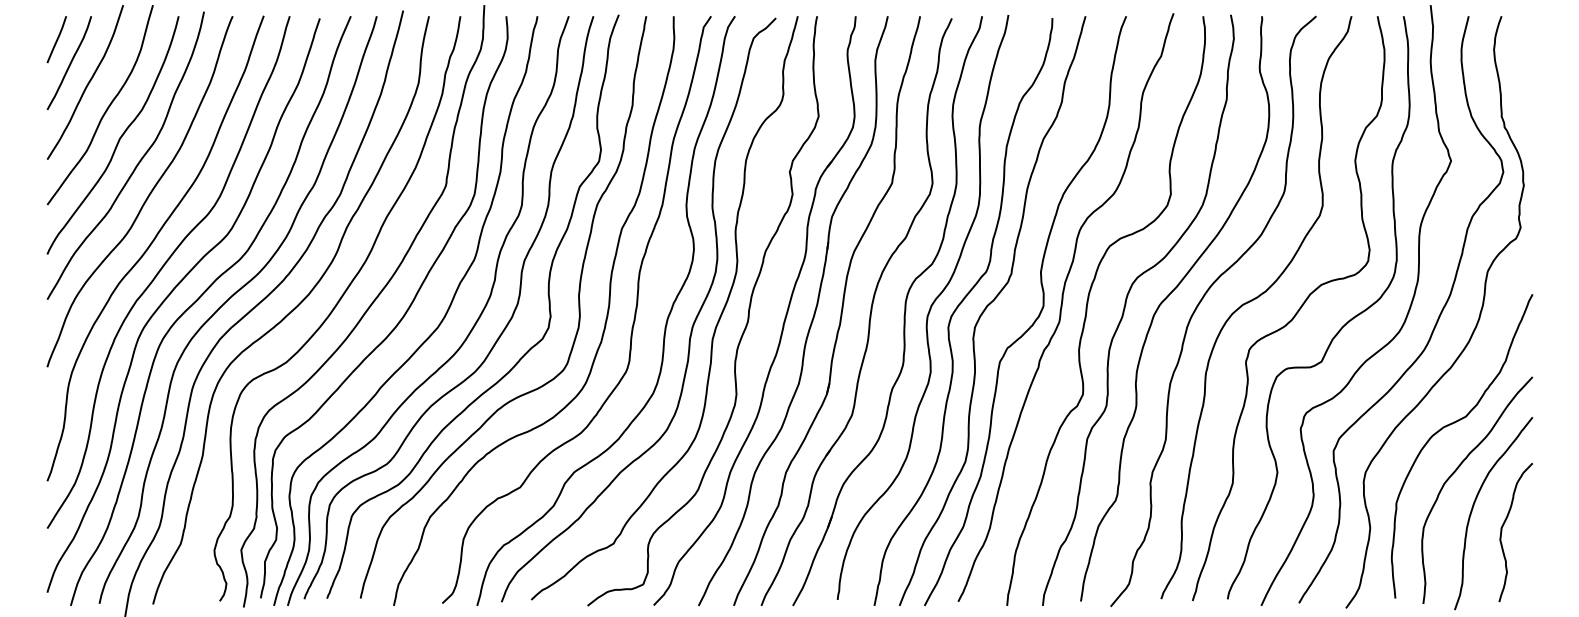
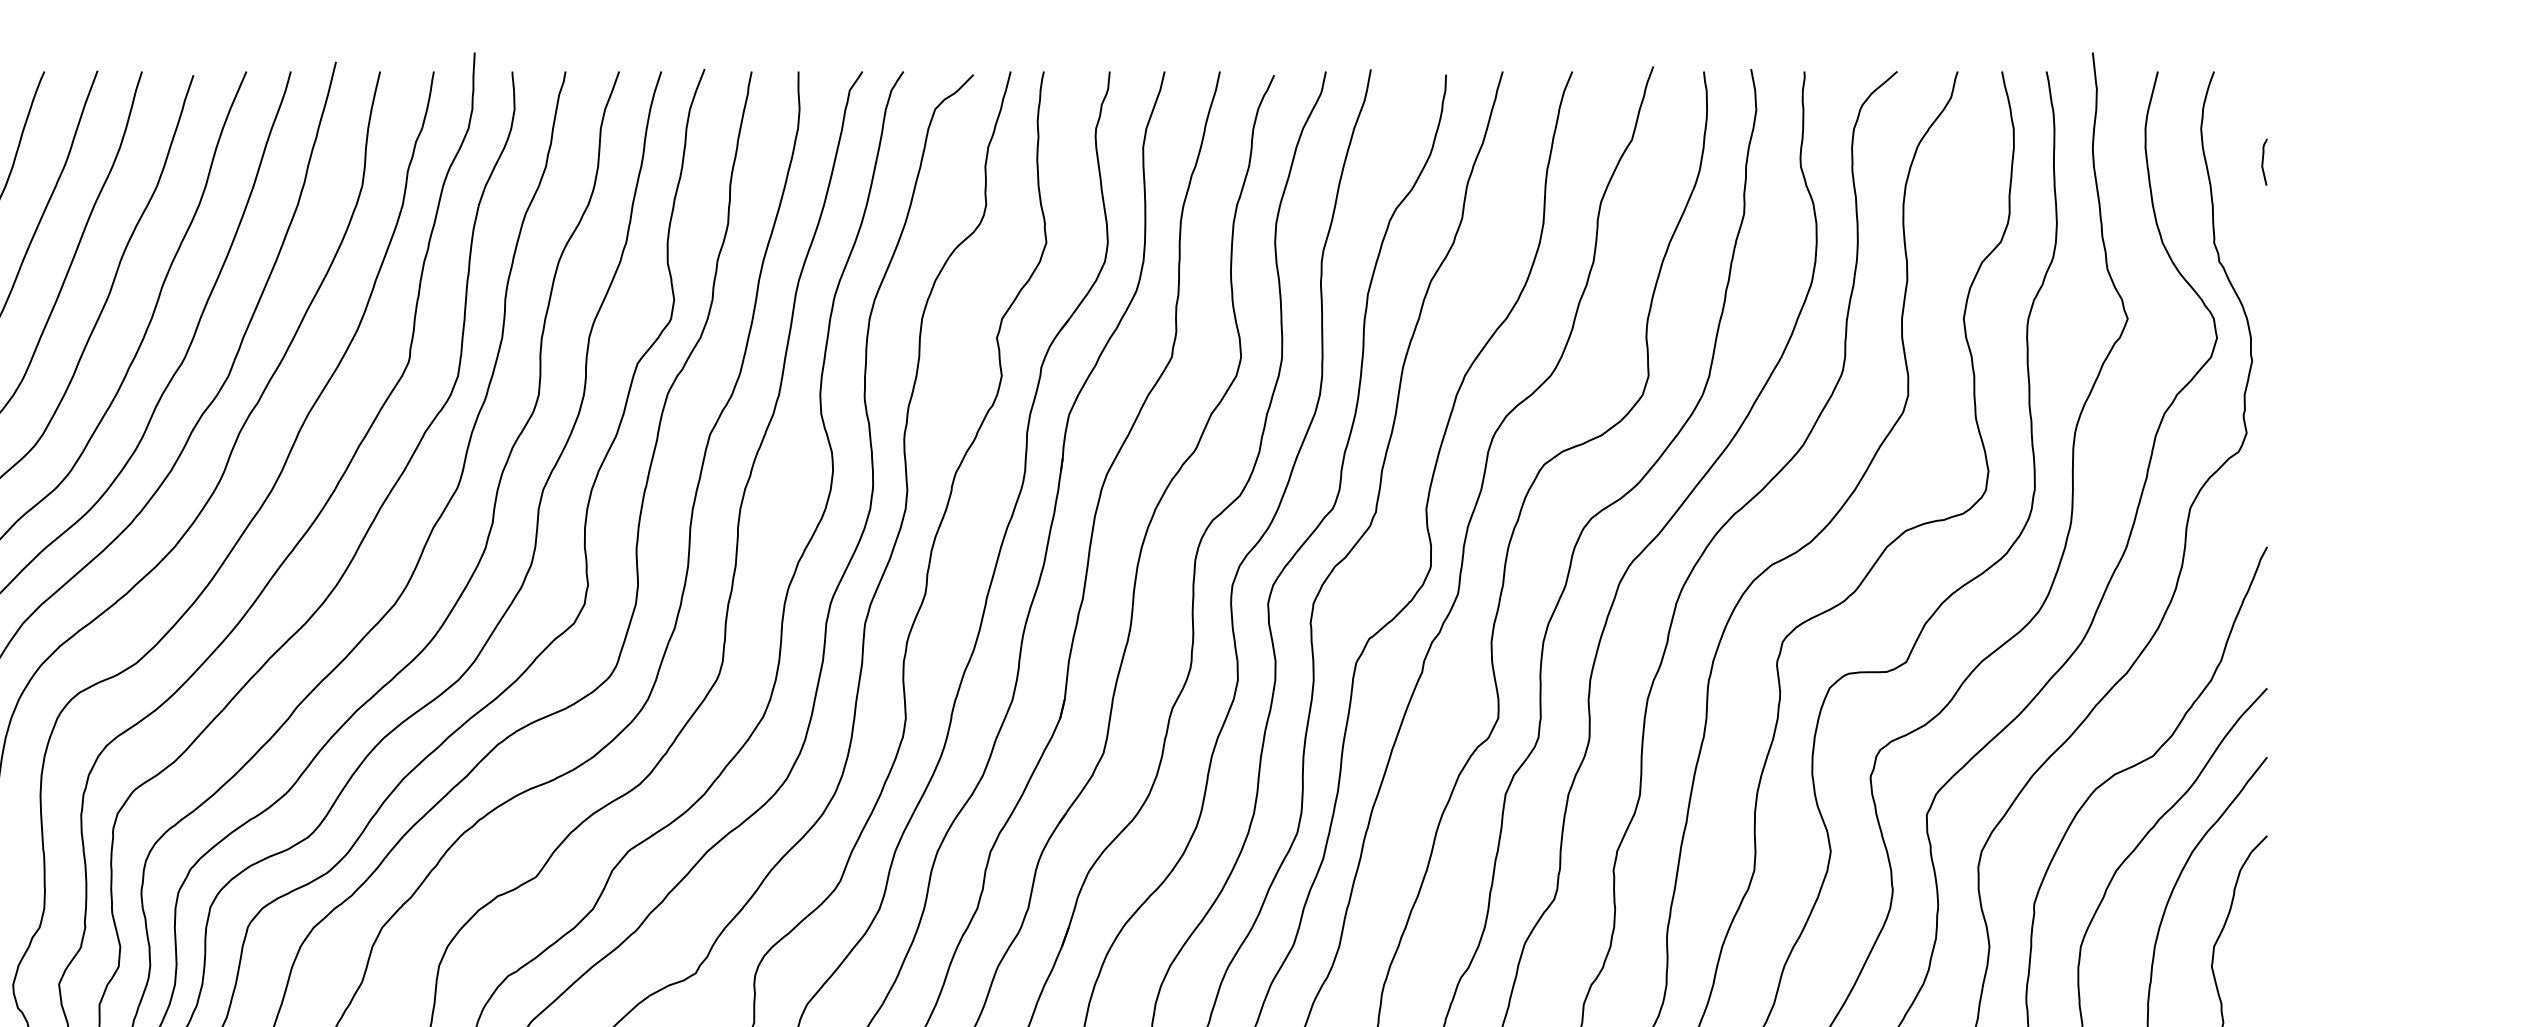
curve: (1530, 68) -> (2263, 160), added

